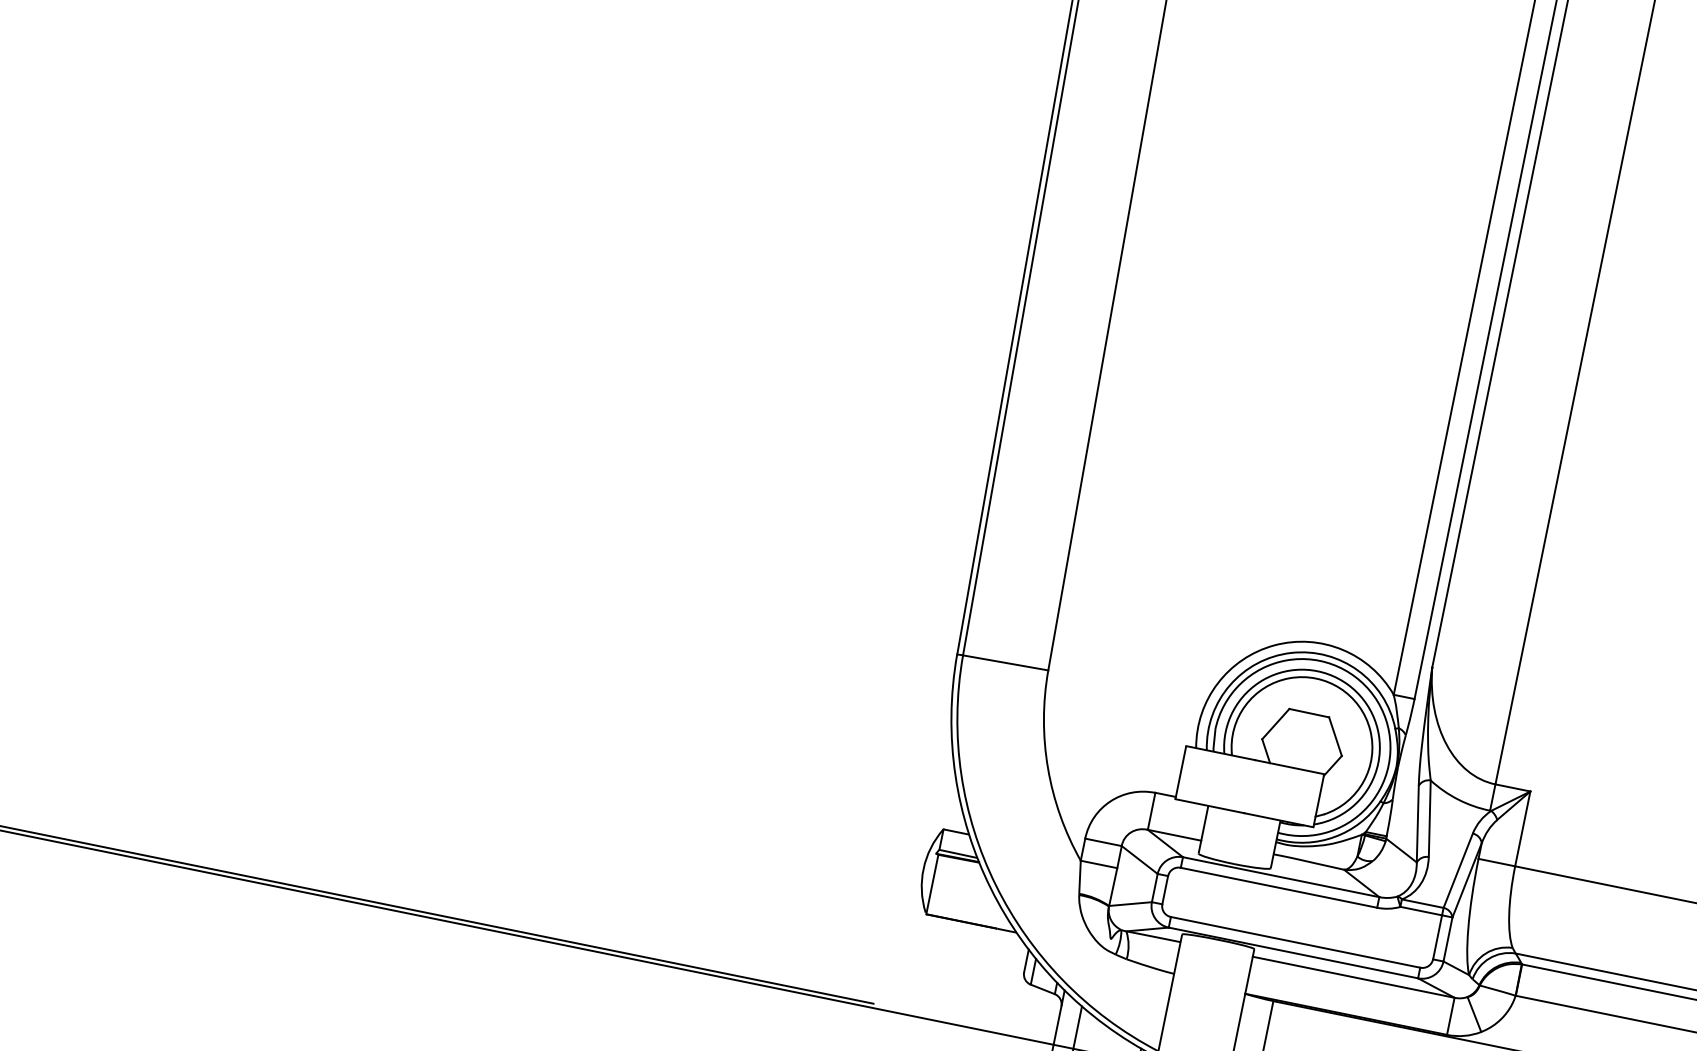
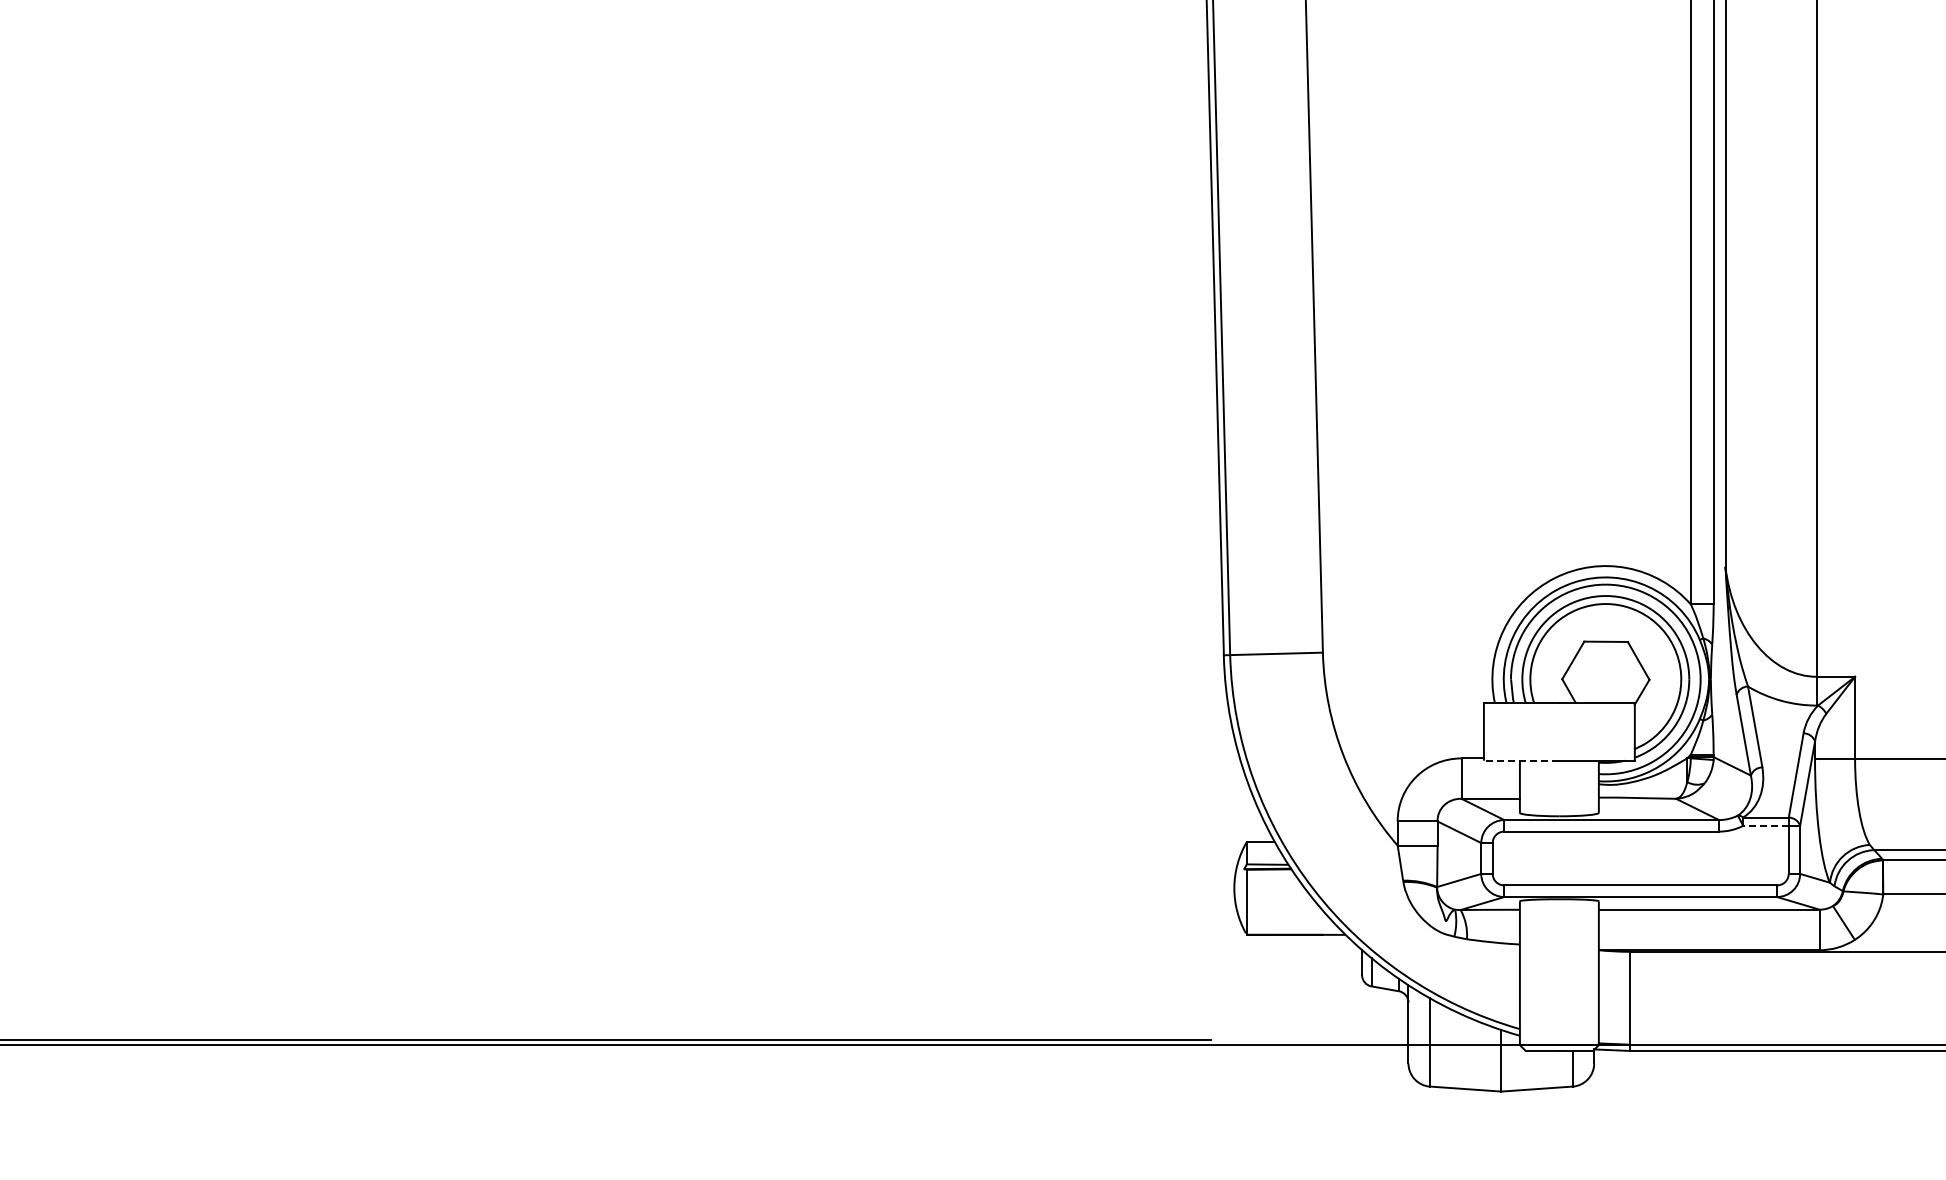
line: (1209, 805) -> (1521, 760), solid -> dashed
line: (1420, 910) -> (1765, 825), solid -> dashed

